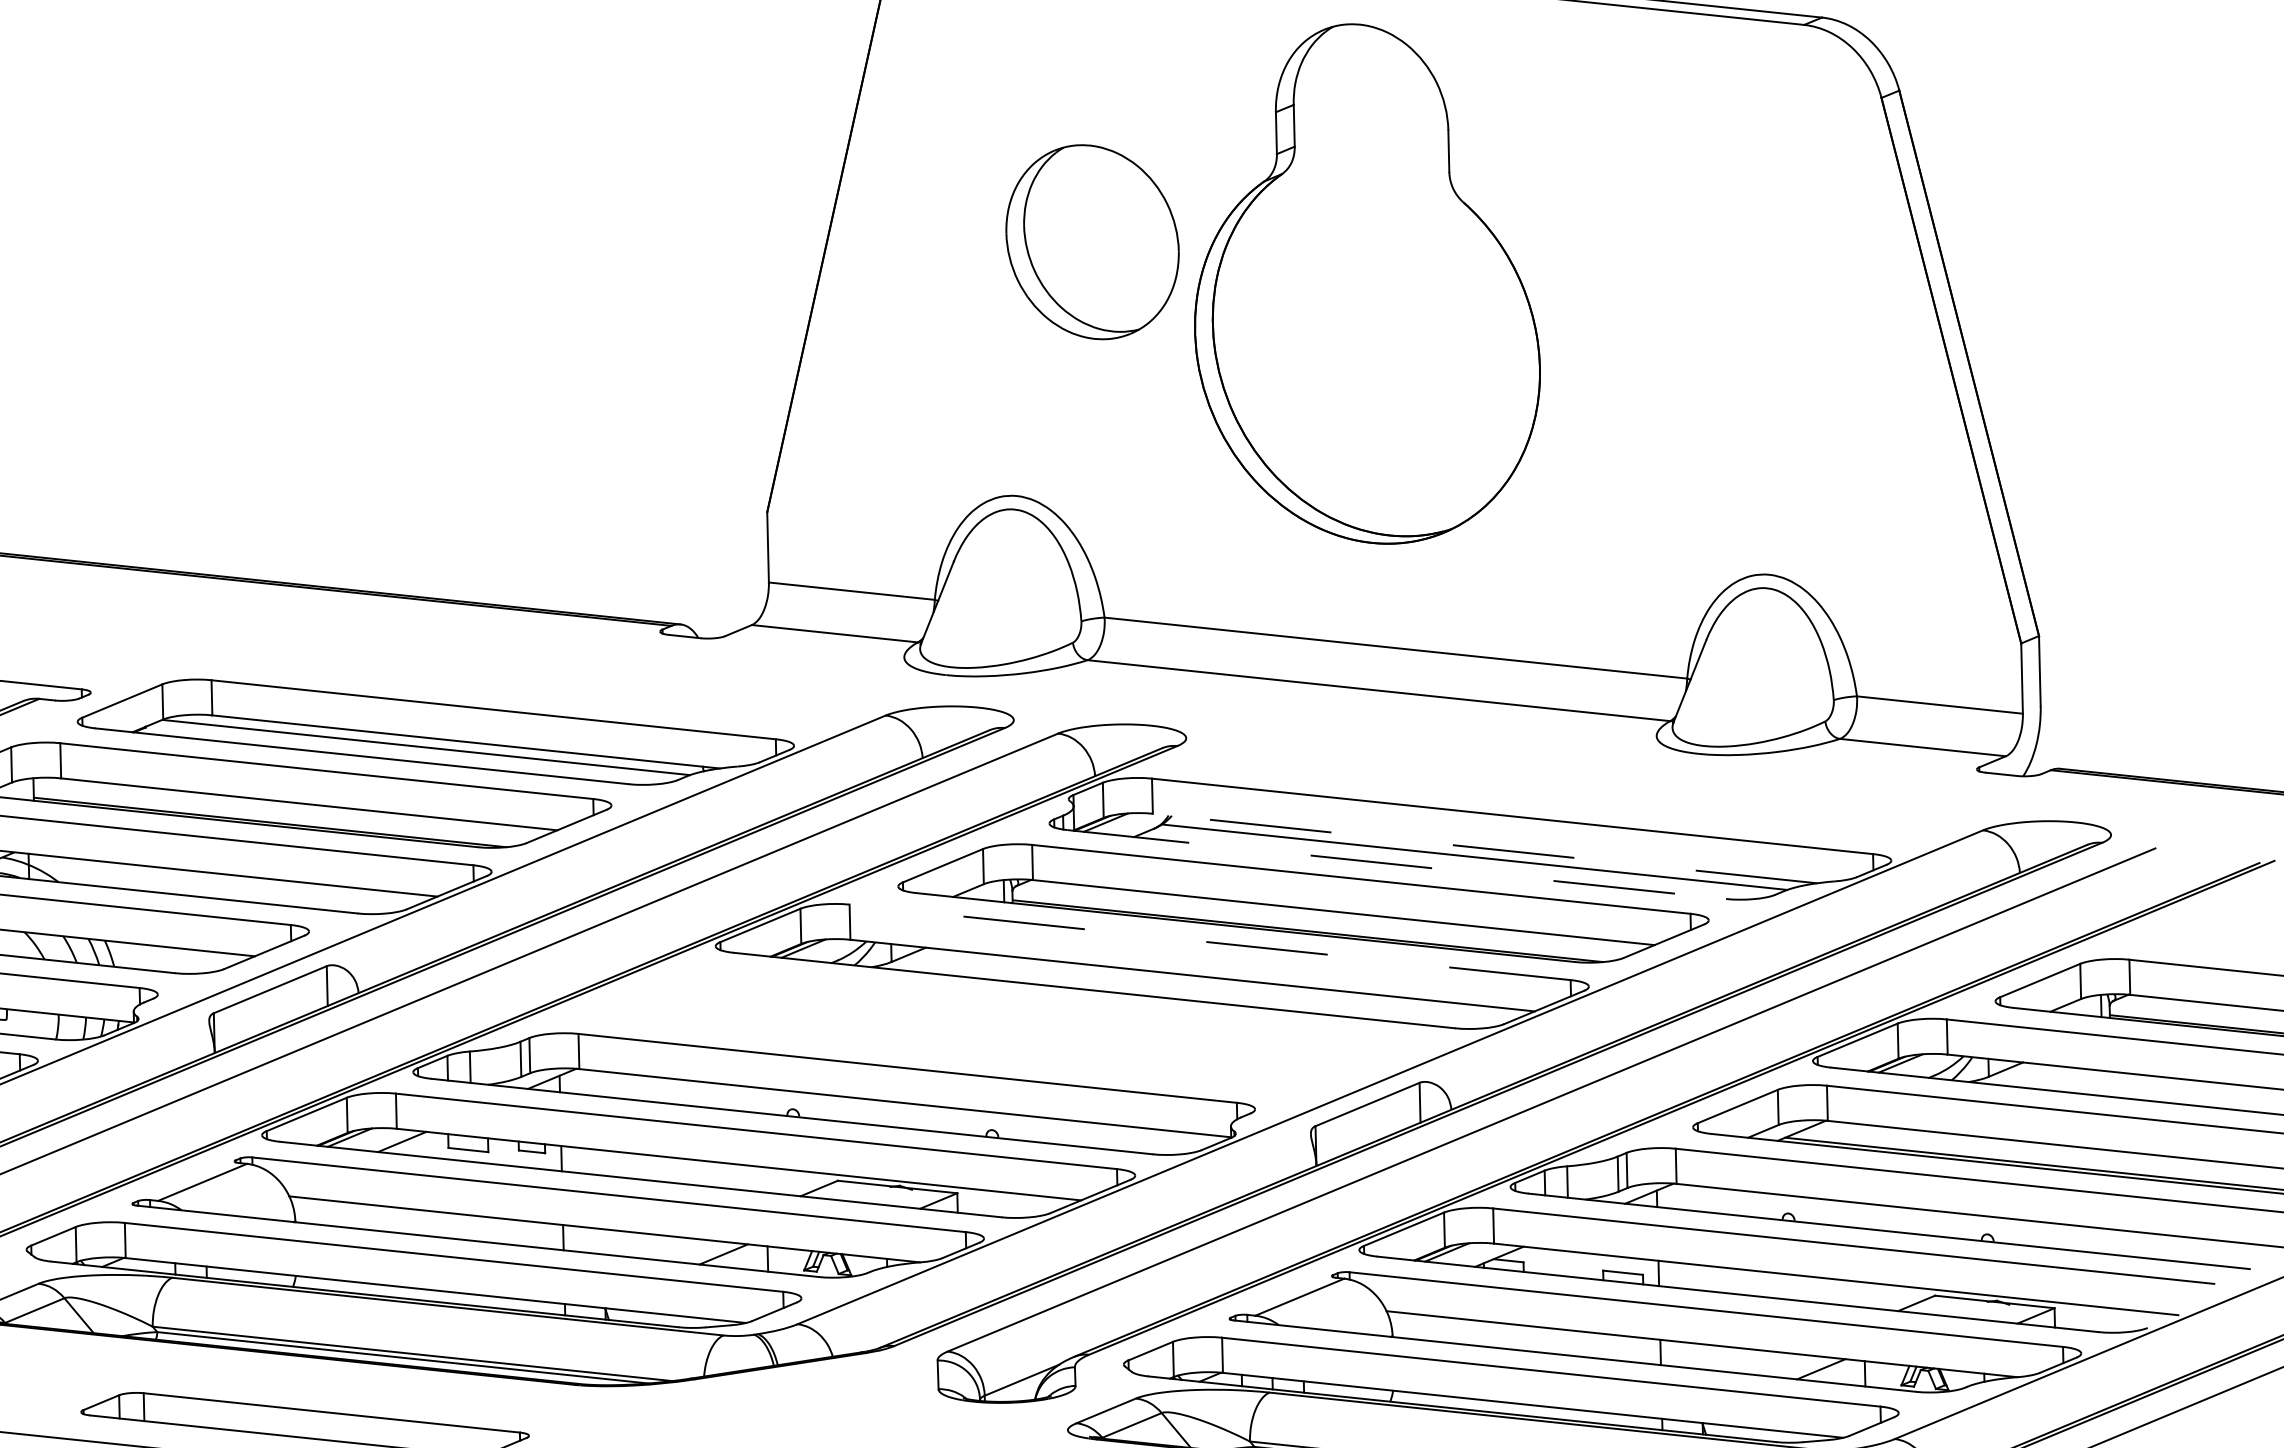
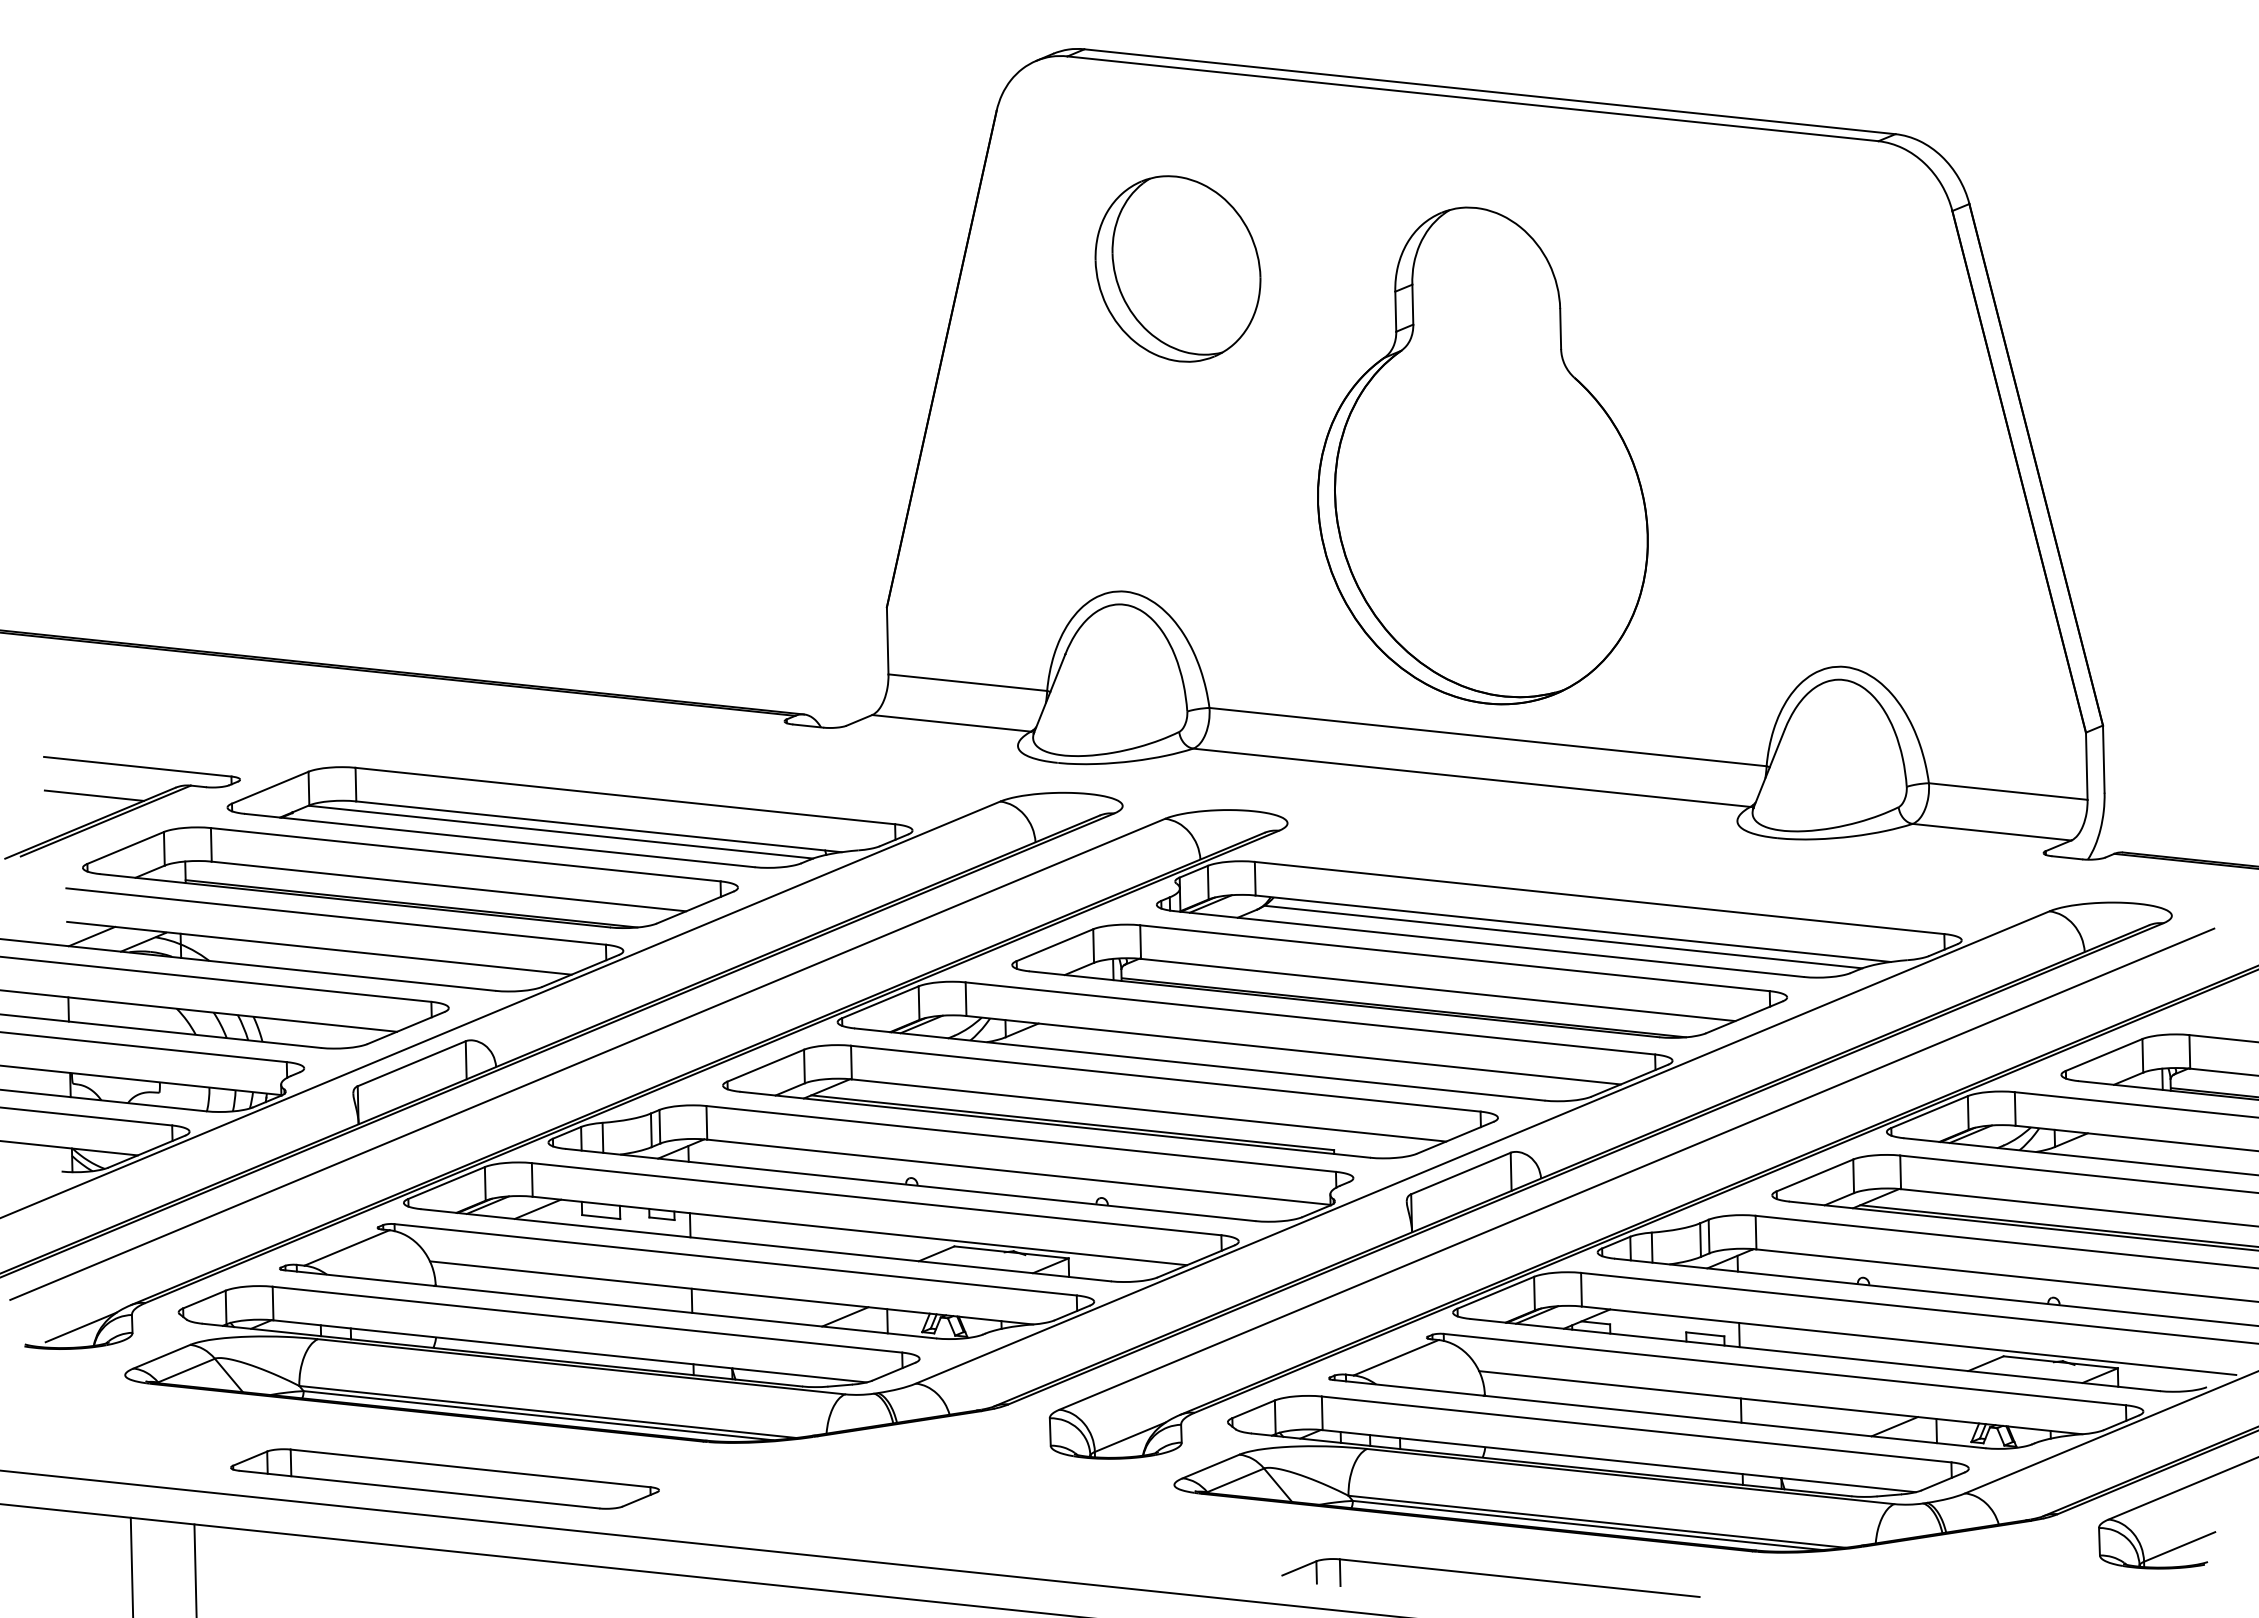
part: (1092, 241) -> (1177, 268), moved
part: (1367, 283) -> (1482, 455), moved
line: (1484, 848) -> (1572, 928), dashed -> solid
line: (1397, 865) -> (1489, 944), dashed -> solid
line: (1210, 942) -> (1310, 1018), dashed -> solid
part: (1001, 1029) -> (1110, 1101), added

